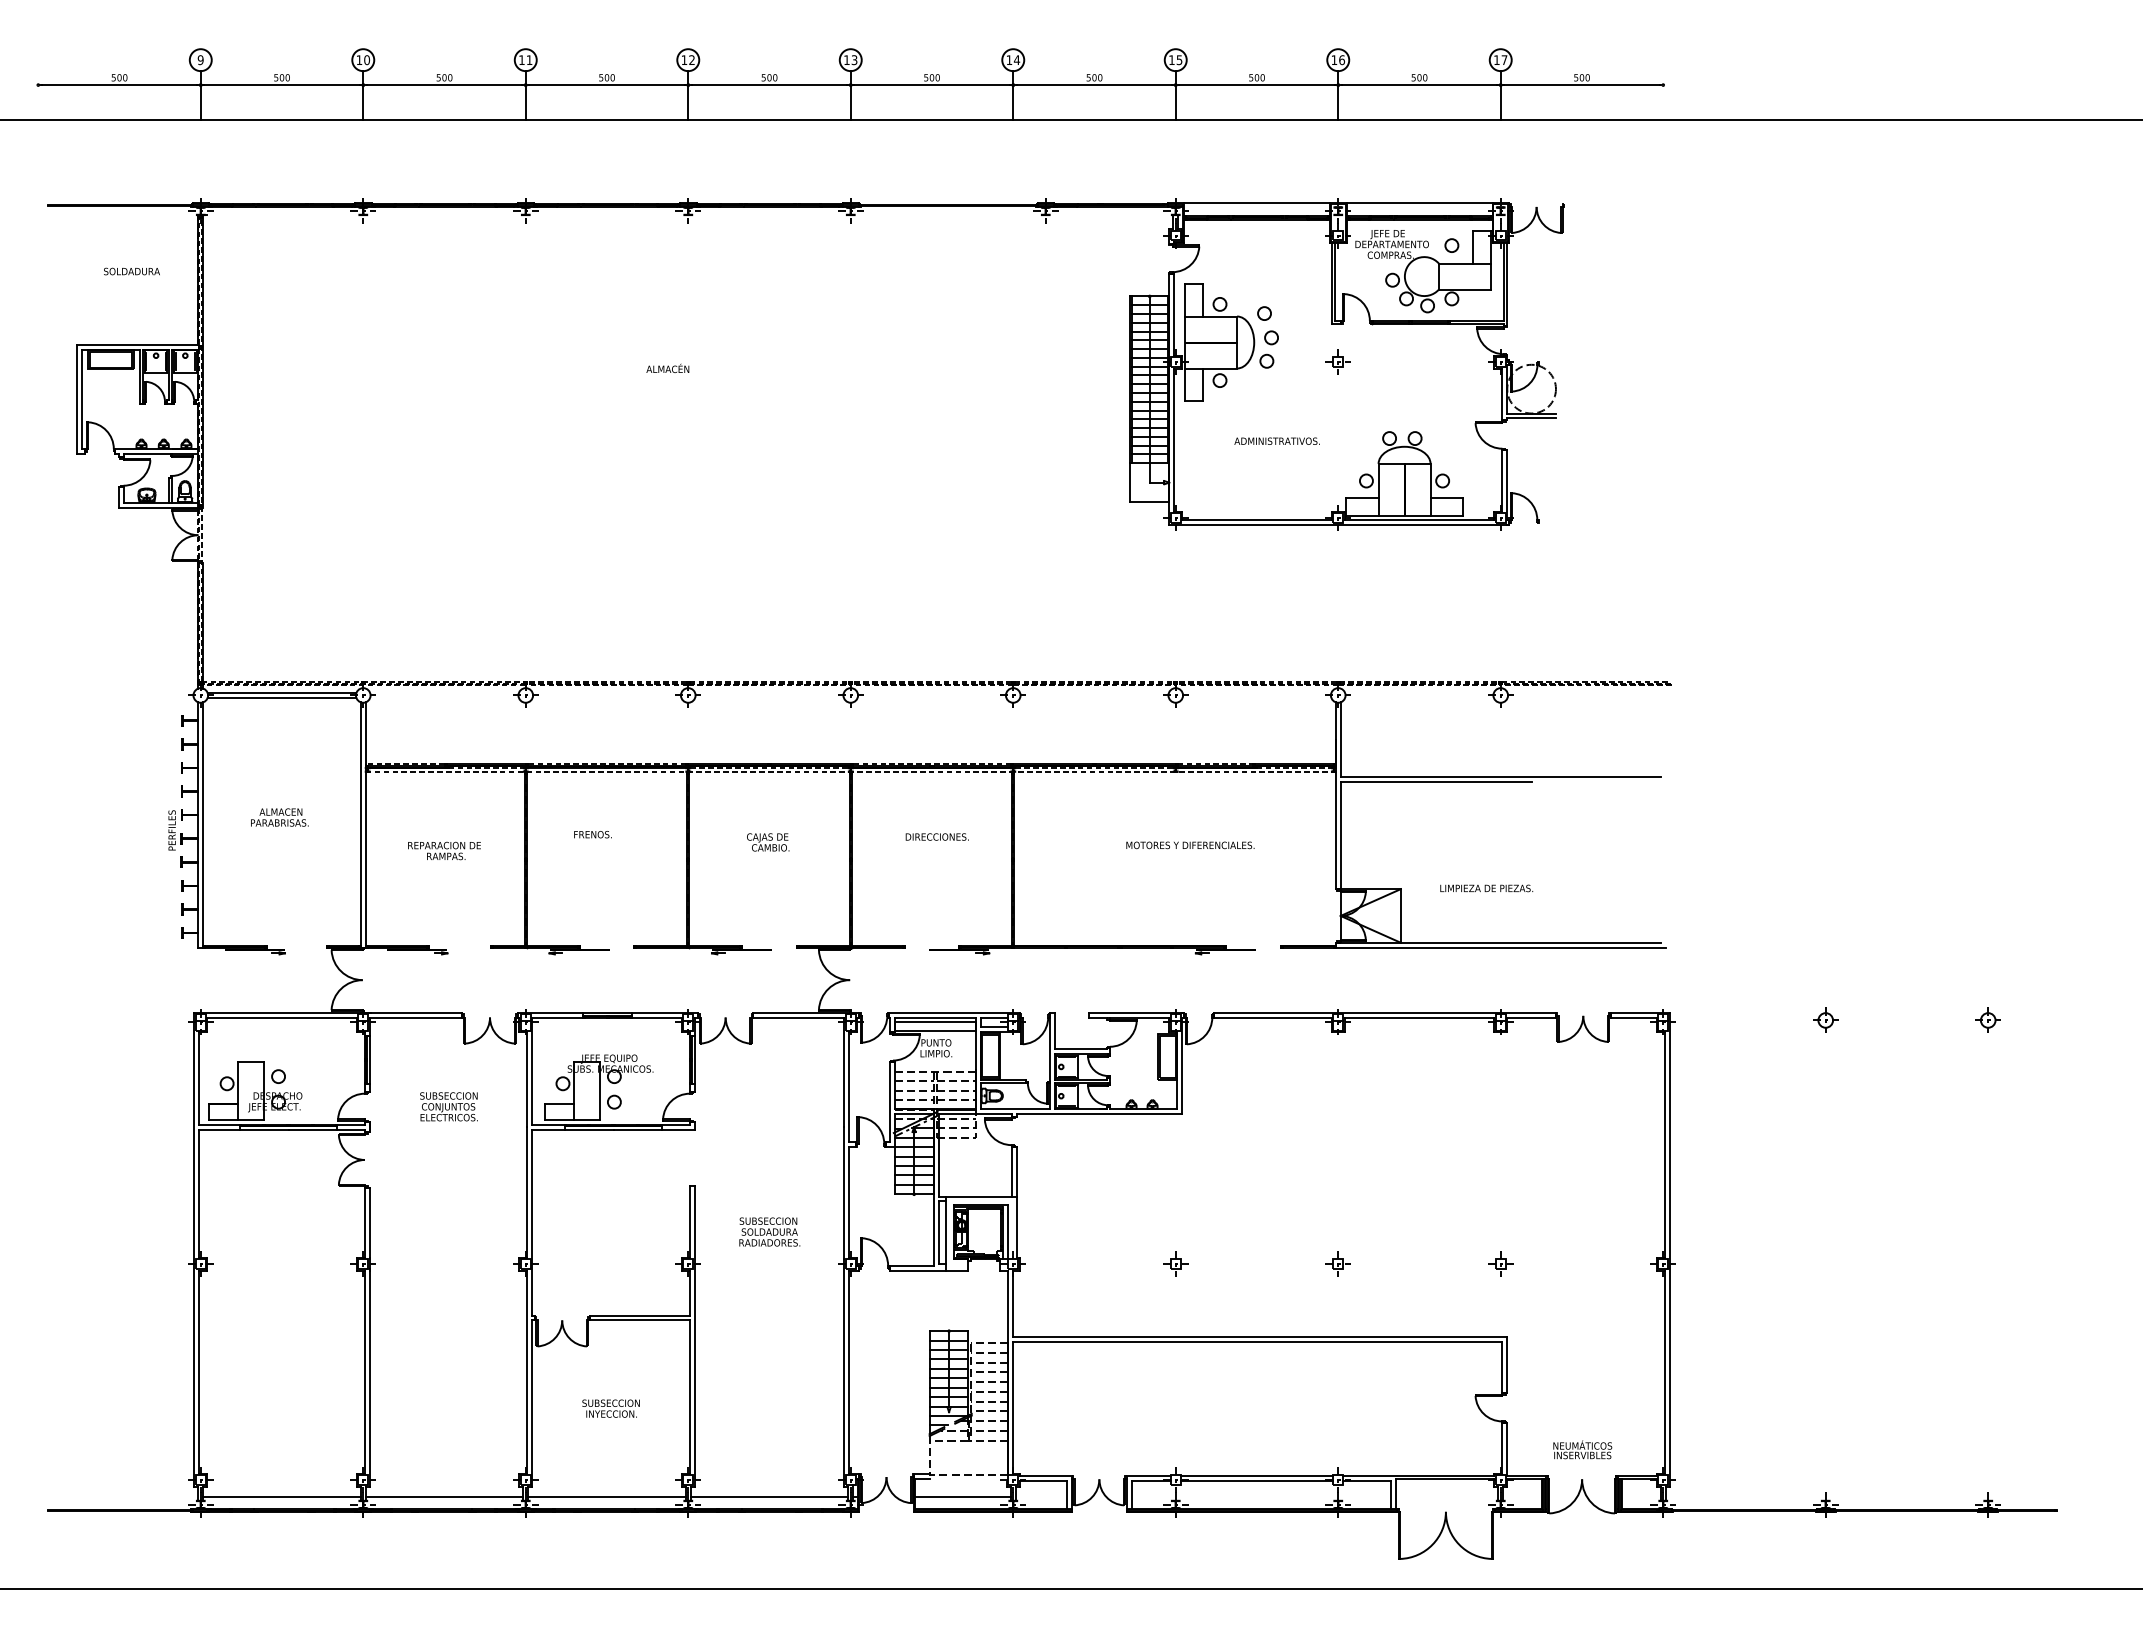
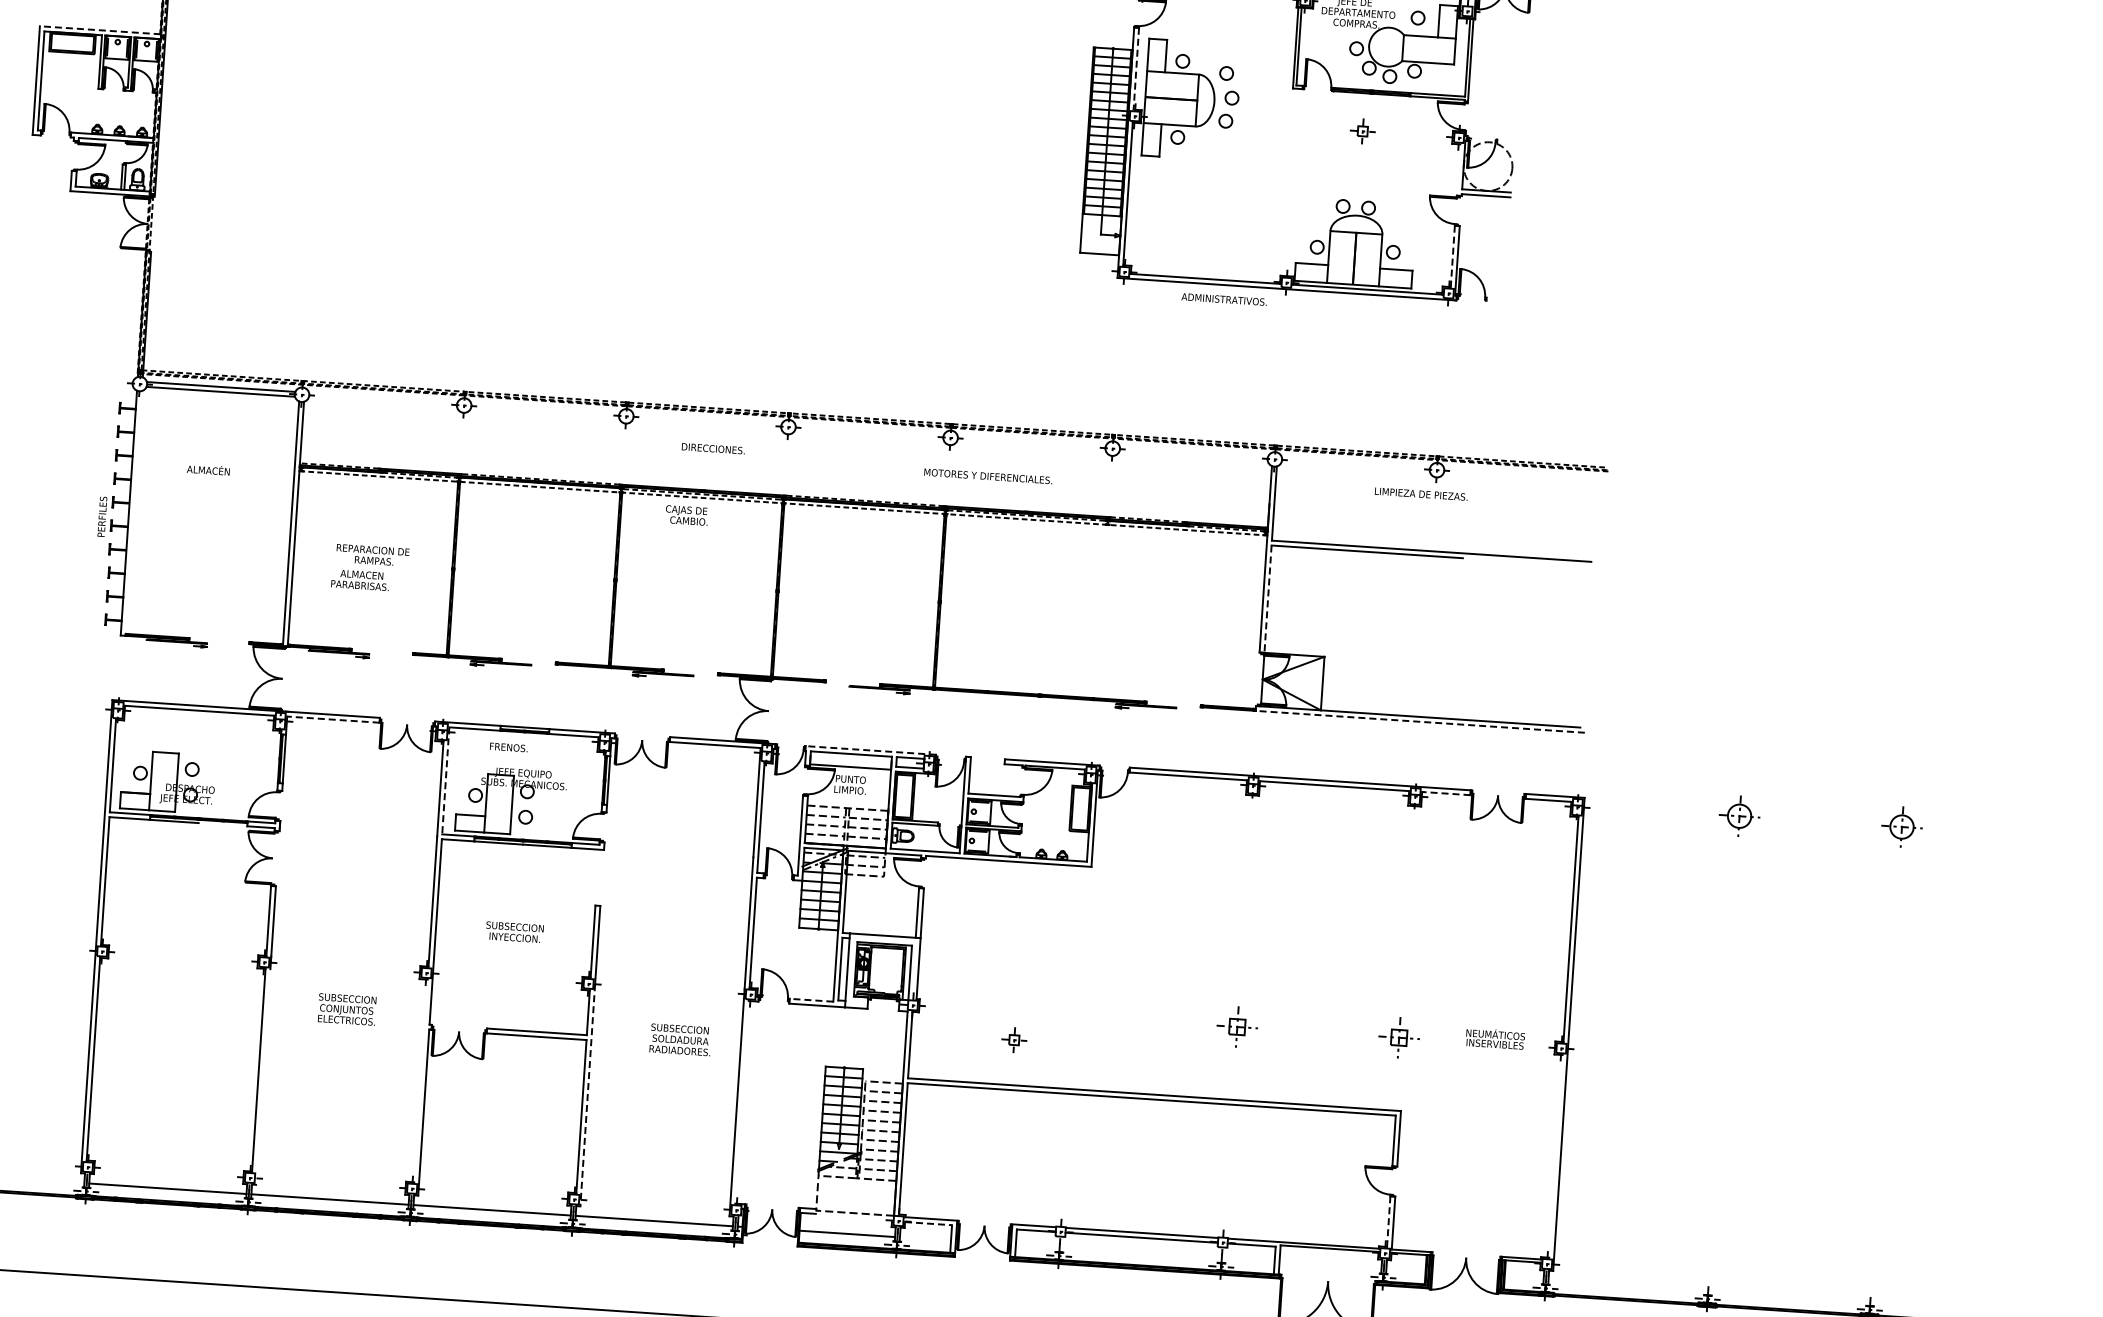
line: (1174, 315) -> (1136, 69), solid -> dashed
line: (137, 345) -> (99, 30), solid -> dashed
part: (1337, 361) -> (1362, 130), moved
text: (667, 367) -> (208, 468), moved
line: (1502, 394) -> (1458, 170), removed
text: (1276, 440) -> (1223, 298), moved
line: (1502, 481) -> (1452, 256), solid -> dashed
text: (279, 817) -> (360, 580), moved
line: (203, 824) -> (134, 512), removed
text: (592, 834) -> (508, 747), moved
line: (1340, 835) -> (1267, 599), solid -> dashed
text: (936, 836) -> (712, 448), moved
text: (768, 842) -> (687, 515), moved
text: (1190, 845) -> (988, 476), moved
text: (1486, 888) -> (1421, 494), moved
line: (1500, 947) -> (1420, 721), solid -> dashed
line: (953, 1012) -> (869, 750), solid -> dashed
line: (415, 1017) -> (332, 719), solid -> dashed
line: (1530, 1017) -> (1445, 793), solid -> dashed
part: (1825, 1019) -> (1739, 815), size x1.6
part: (1987, 1019) -> (1901, 825), size x1.6
line: (934, 1022) -> (850, 758), removed
line: (532, 1071) -> (445, 781), solid -> dashed
text: (448, 1106) -> (346, 1009), moved
line: (312, 1129) -> (222, 824), removed
text: (769, 1231) -> (680, 1039), moved
part: (1175, 1263) -> (1014, 1039), moved
part: (1337, 1263) -> (1236, 1026), size x1.6
part: (1500, 1263) -> (1399, 1036), size x1.6
line: (911, 1265) -> (811, 999), solid -> dashed
line: (527, 1371) -> (421, 1080), removed
line: (849, 1371) -> (742, 1101), removed
line: (1664, 1371) -> (1555, 1155), removed
line: (694, 1376) -> (587, 1096), solid -> dashed
line: (369, 1377) -> (263, 1075), removed
text: (610, 1408) -> (514, 932), moved
line: (1502, 1448) -> (1388, 1221), solid -> dashed
text: (1582, 1449) -> (1495, 1038), moved
line: (1043, 1480) -> (928, 1223), solid -> dashed

